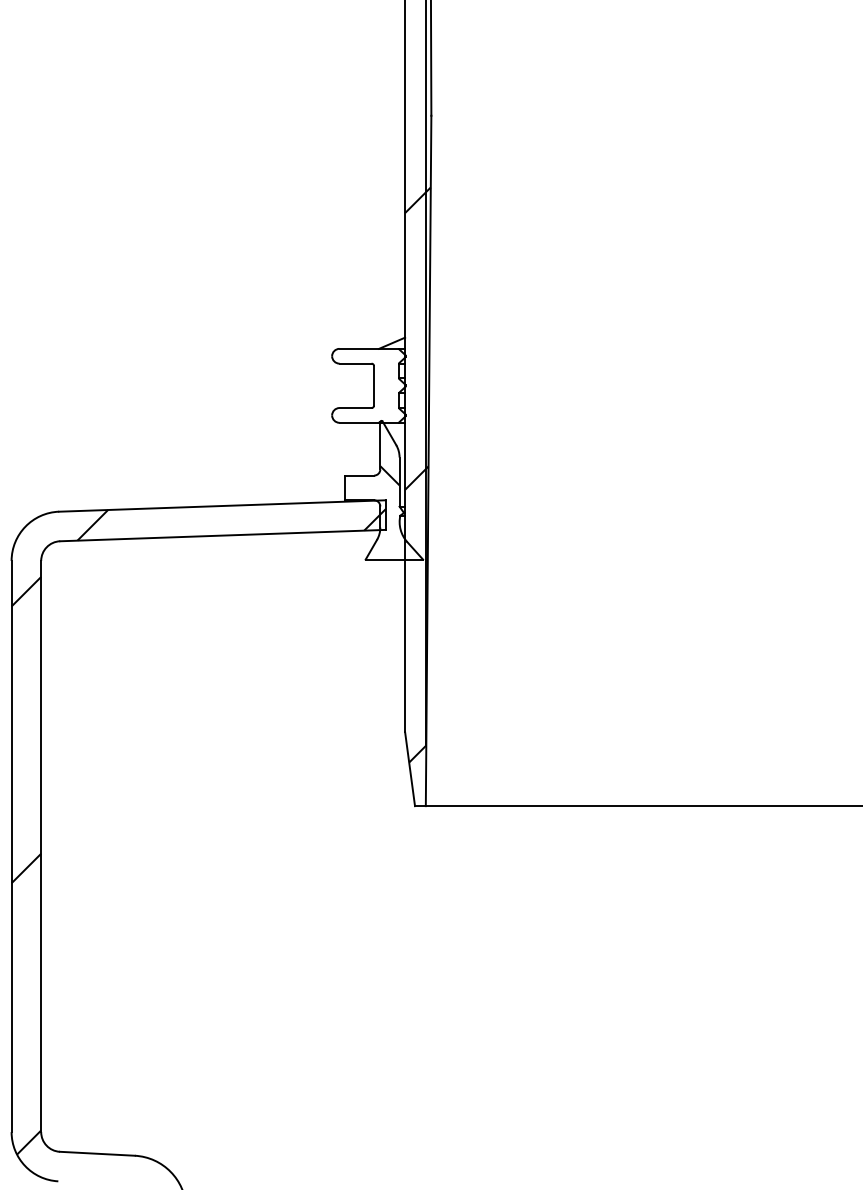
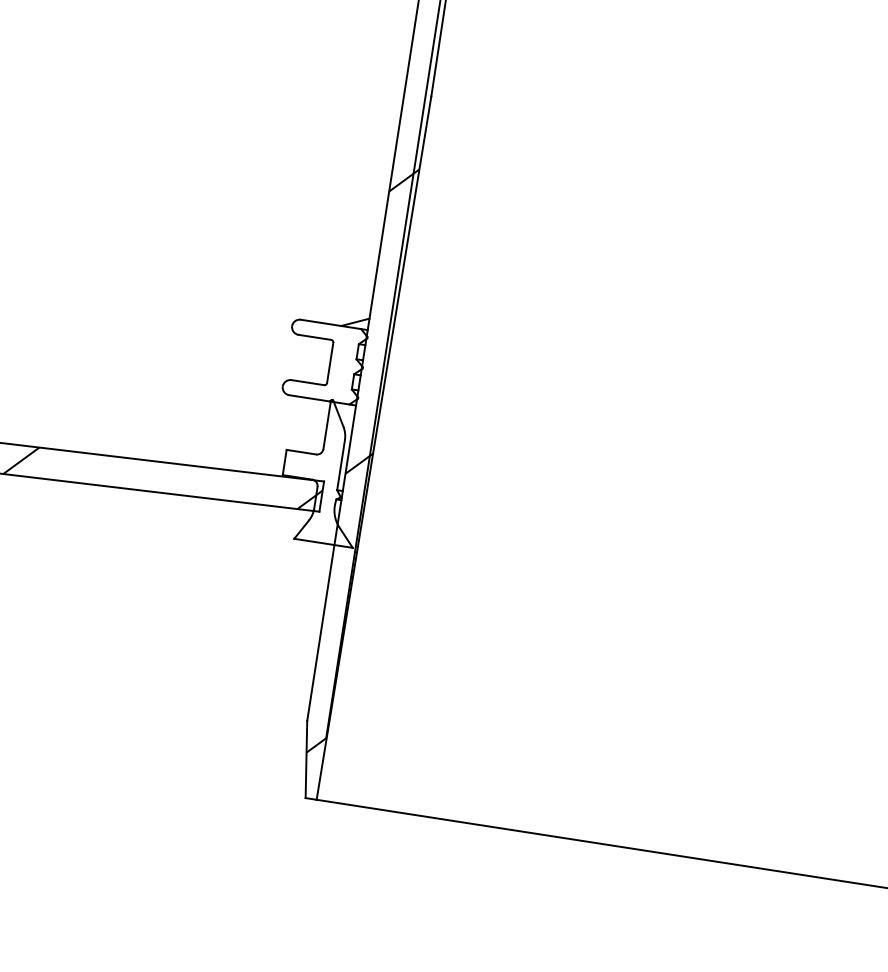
hatch: (389, 475) -> (331, 456), removed

